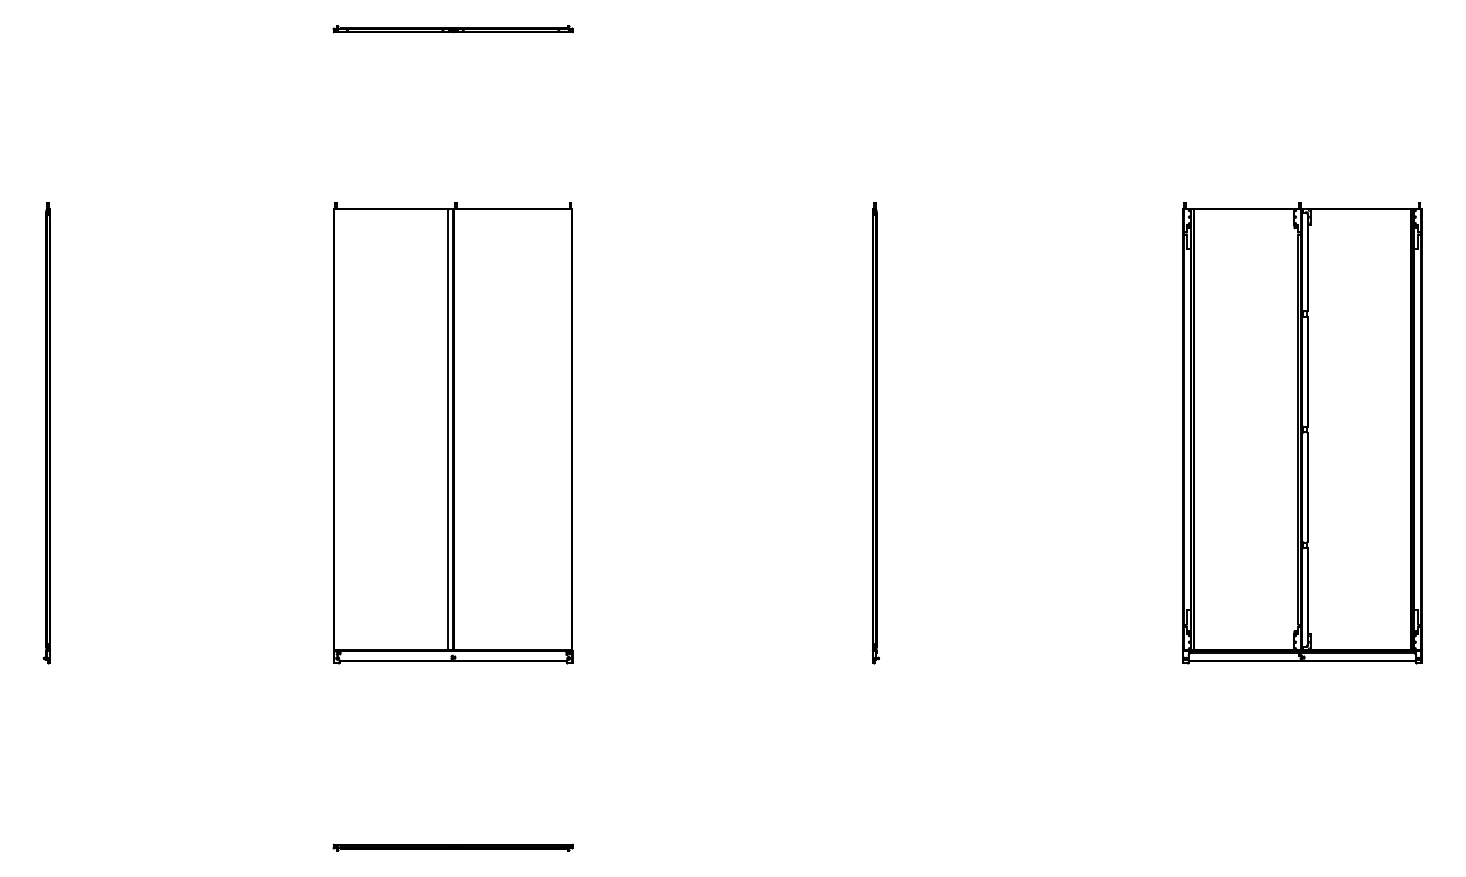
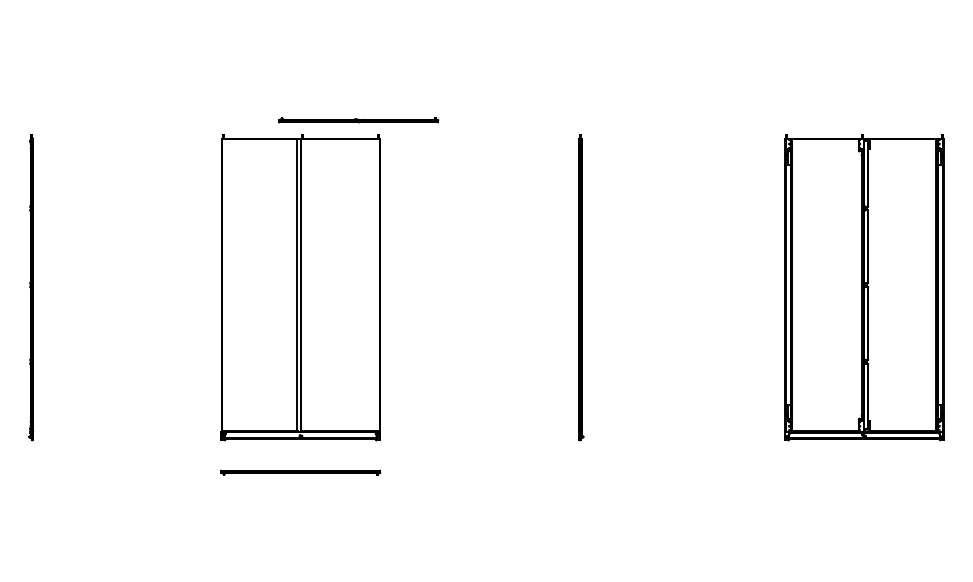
part: (452, 29) -> (358, 120), moved
part: (452, 847) -> (300, 472), moved

